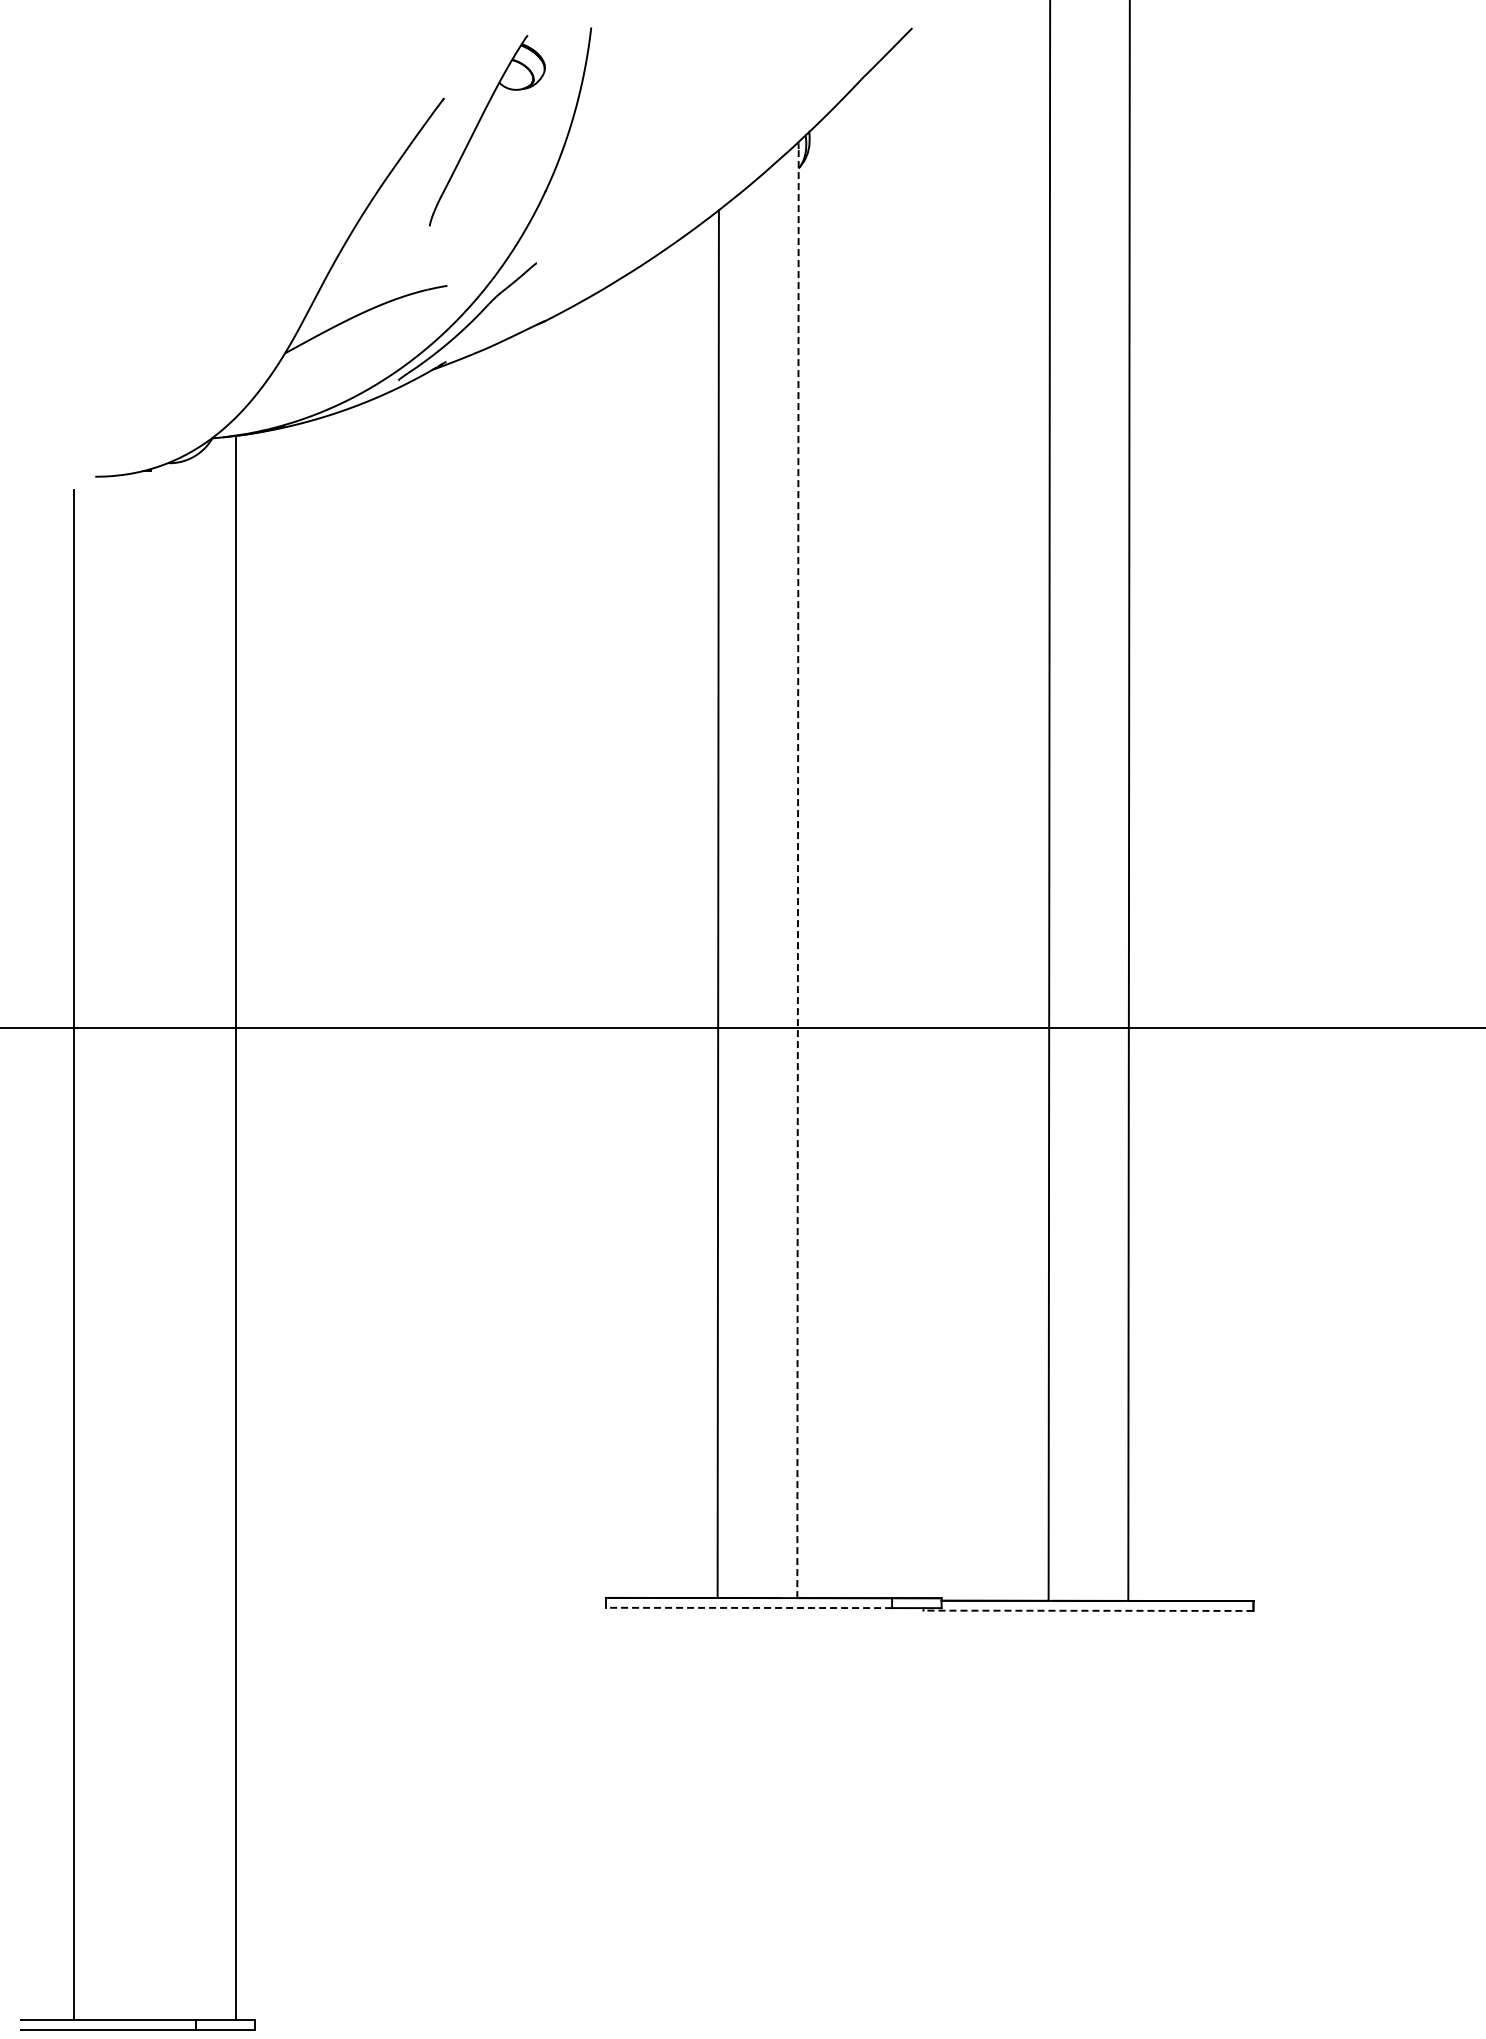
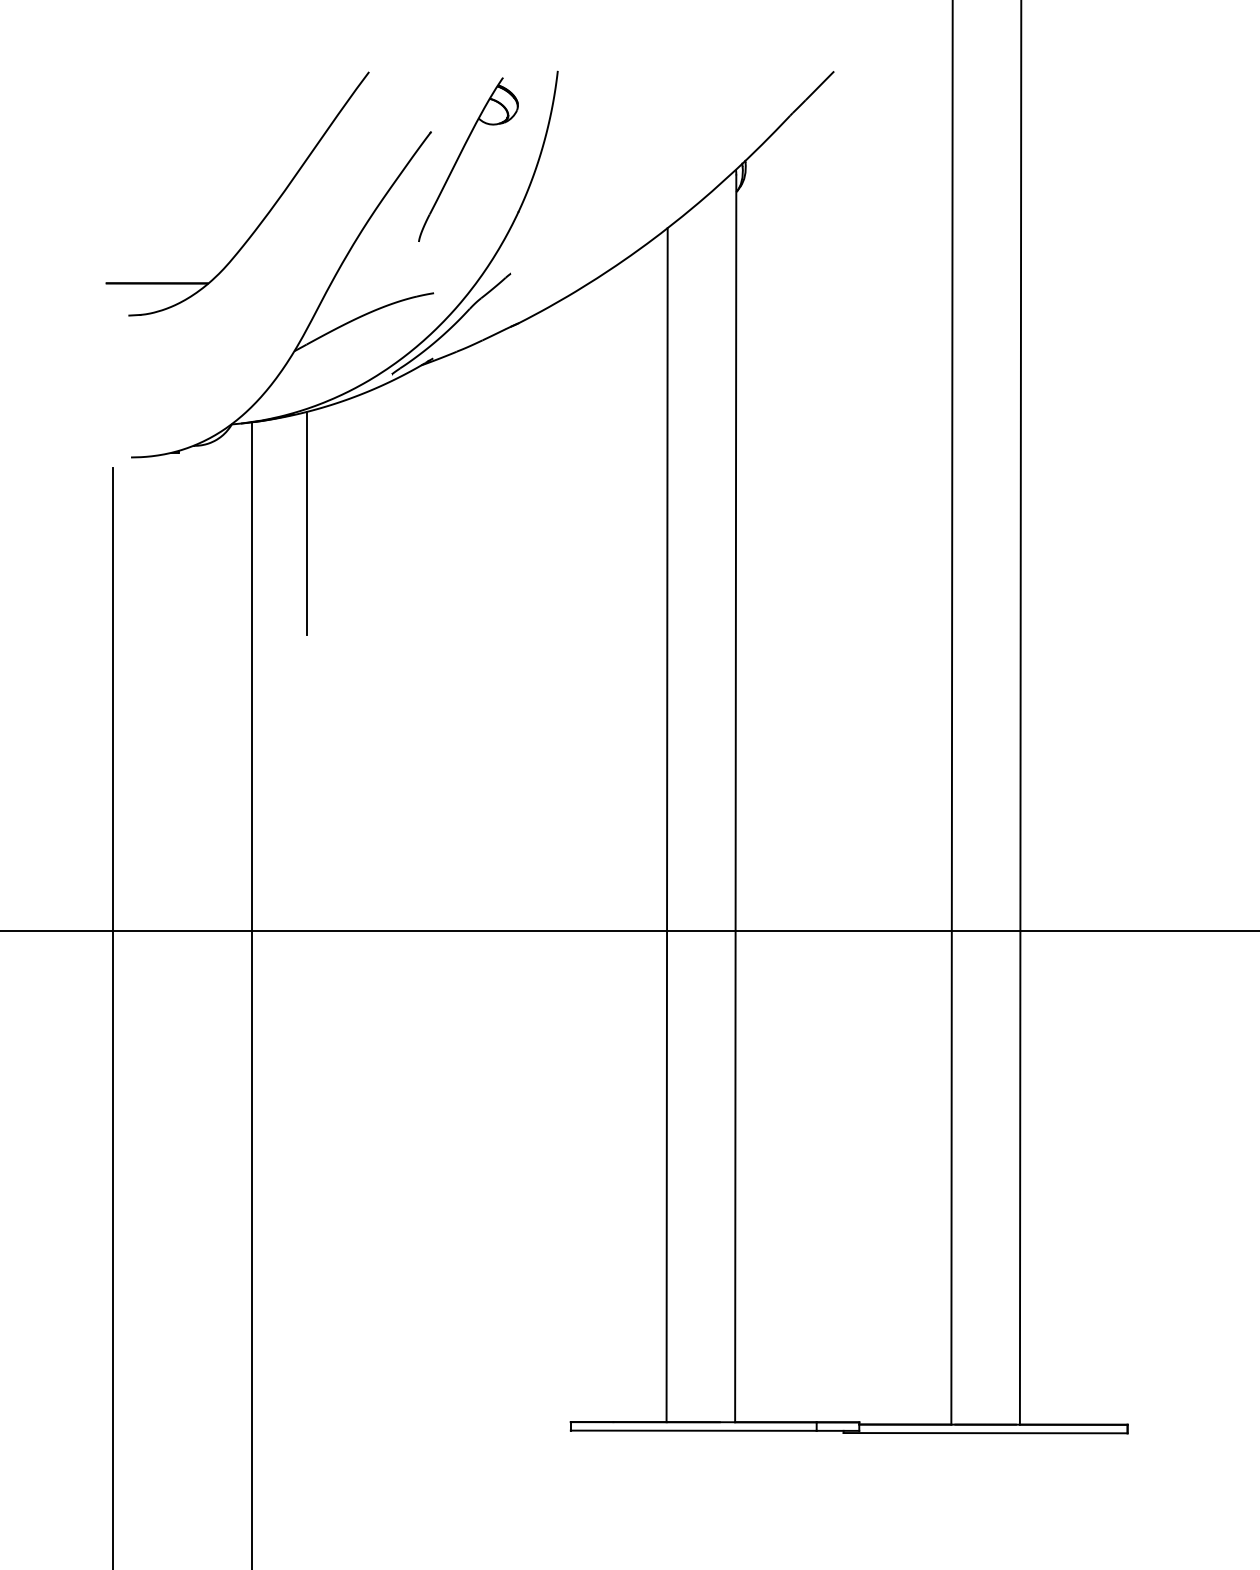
part: (251, 195) -> (265, 215), added
line: (299, 553) -> (306, 523), added
line: (798, 873) -> (736, 798), dashed -> solid
line: (749, 1607) -> (693, 1430), dashed -> solid
line: (1087, 1610) -> (984, 1432), dashed -> solid

